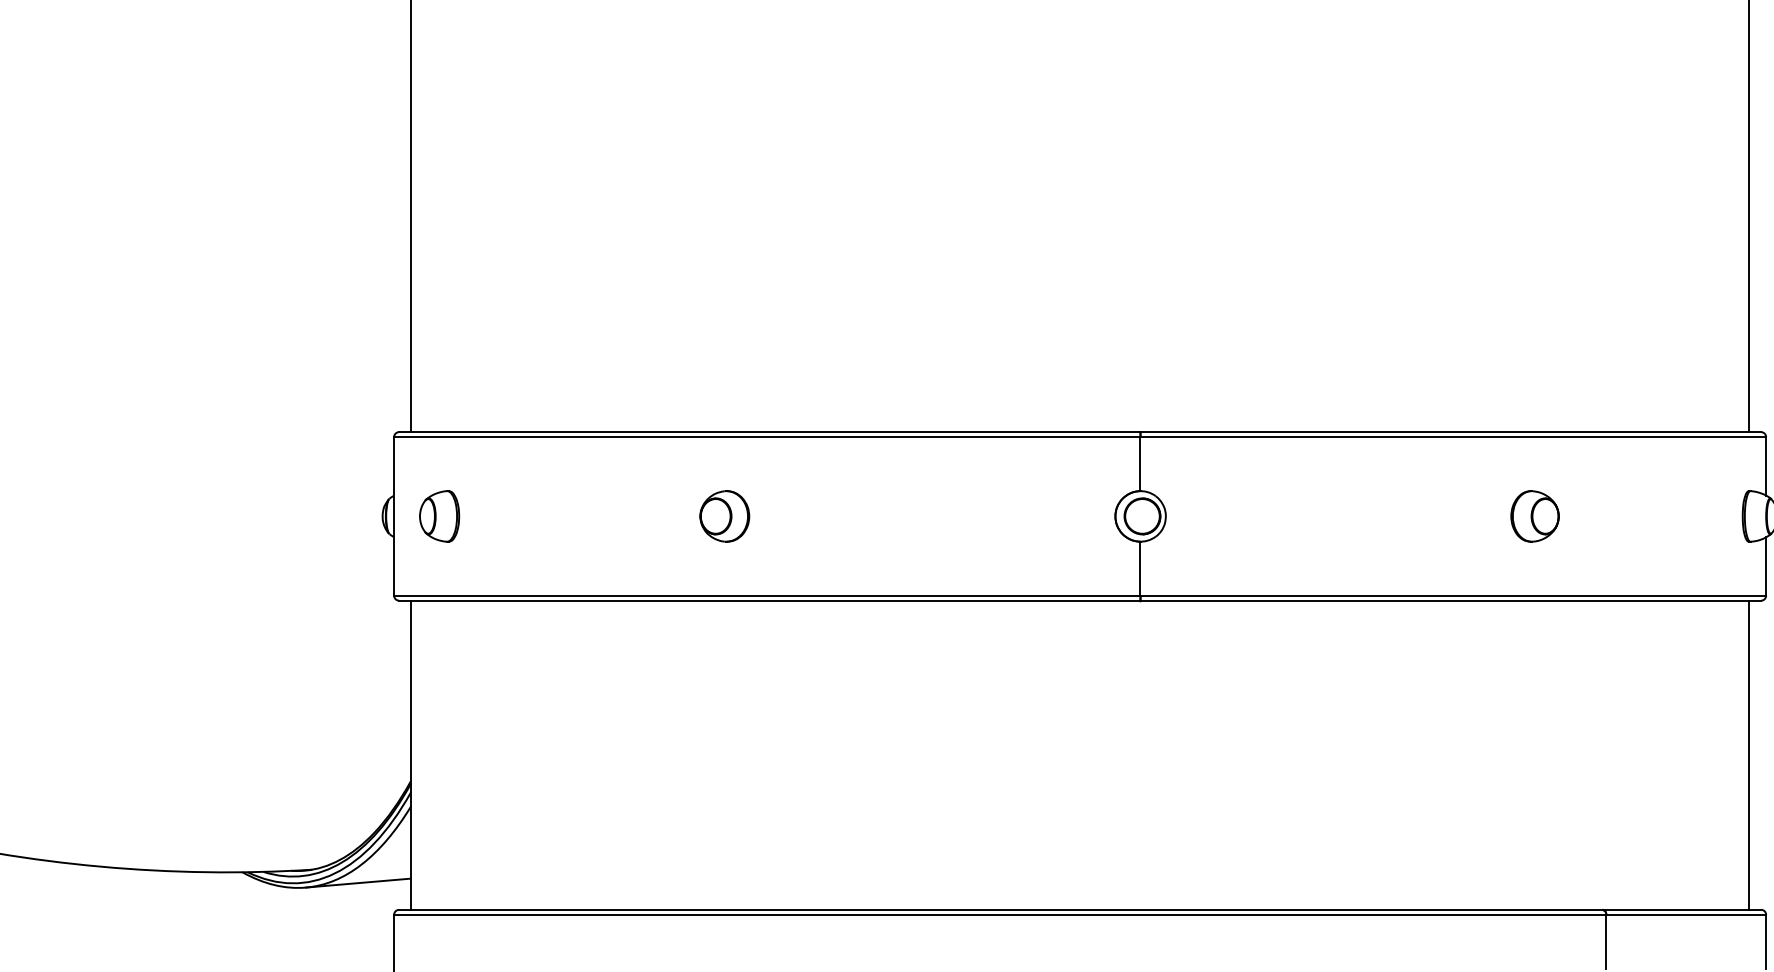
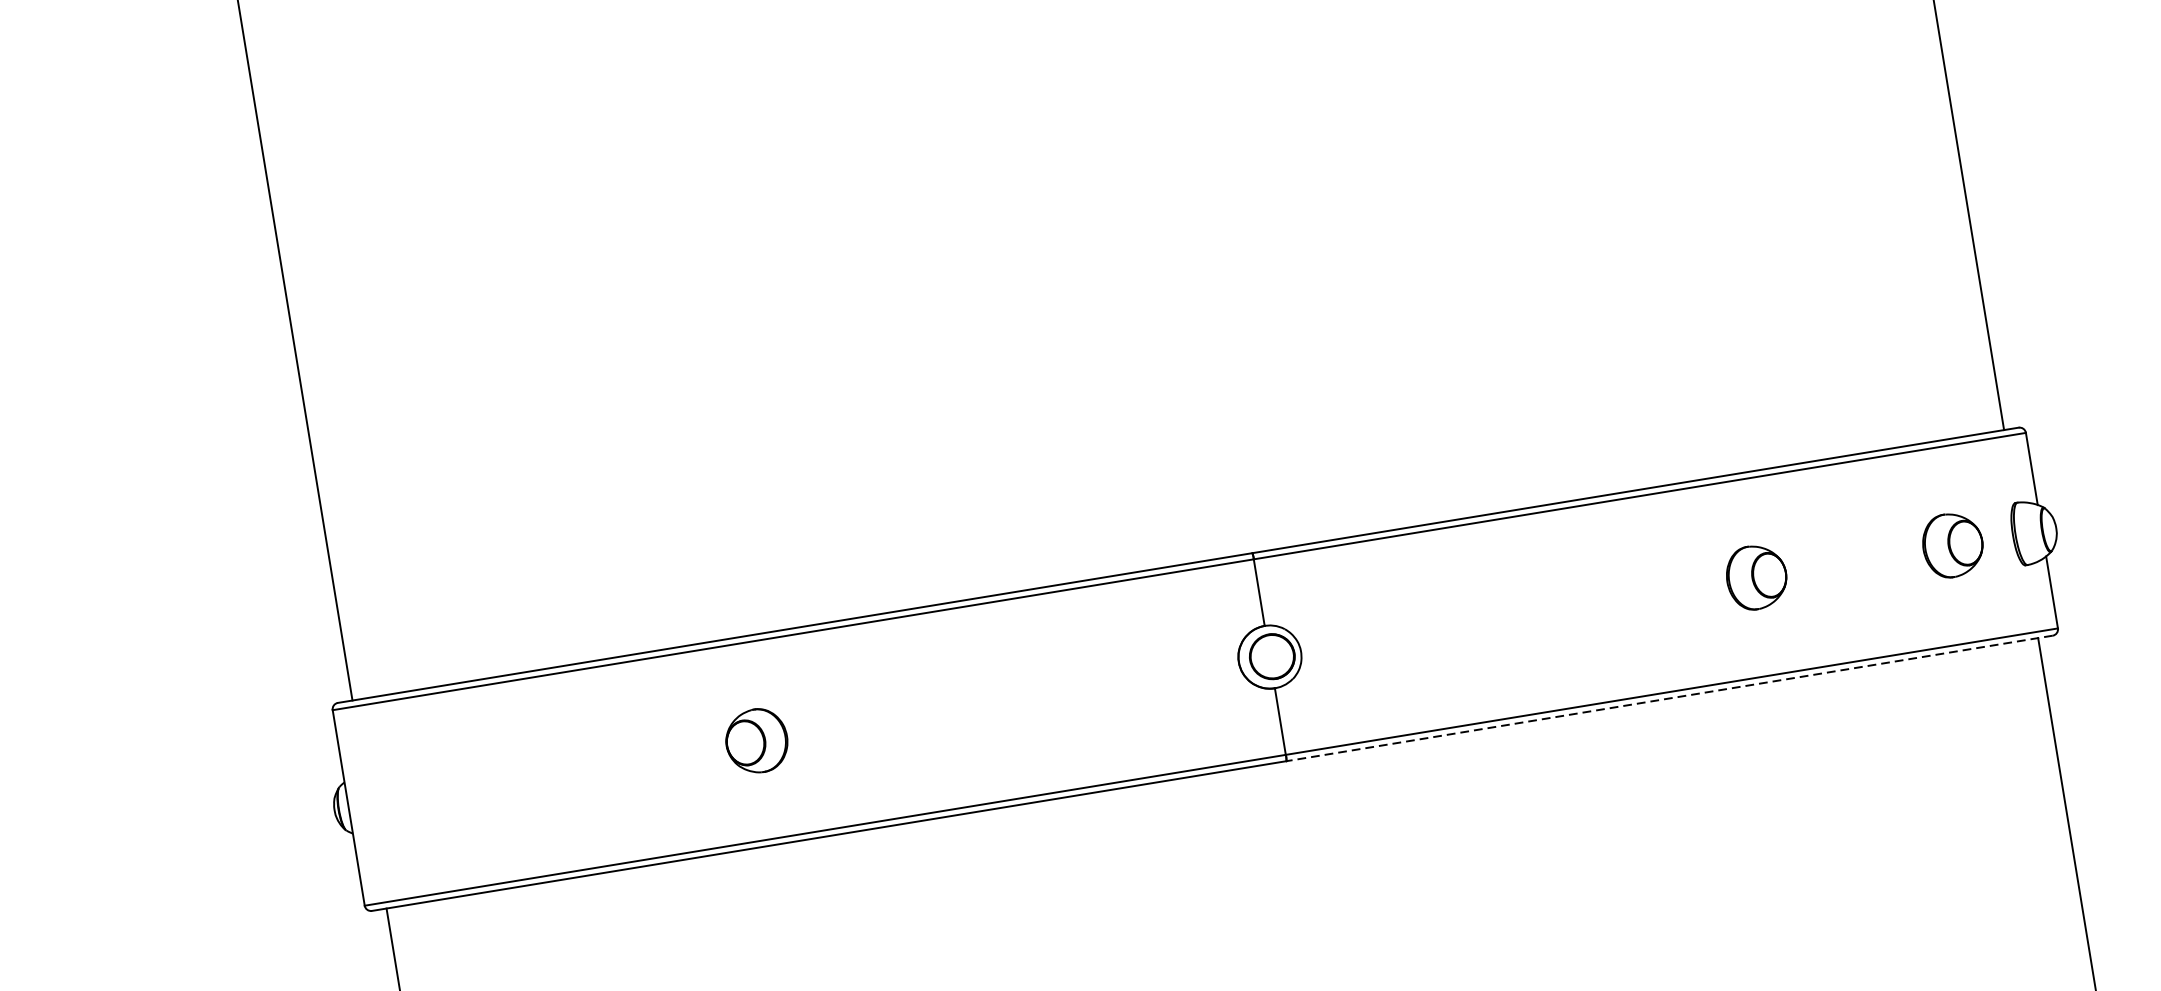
part: (439, 516) -> (404, 798), removed
part: (1693, 516) -> (1952, 545), added
line: (1450, 600) -> (1669, 698), solid -> dashed

